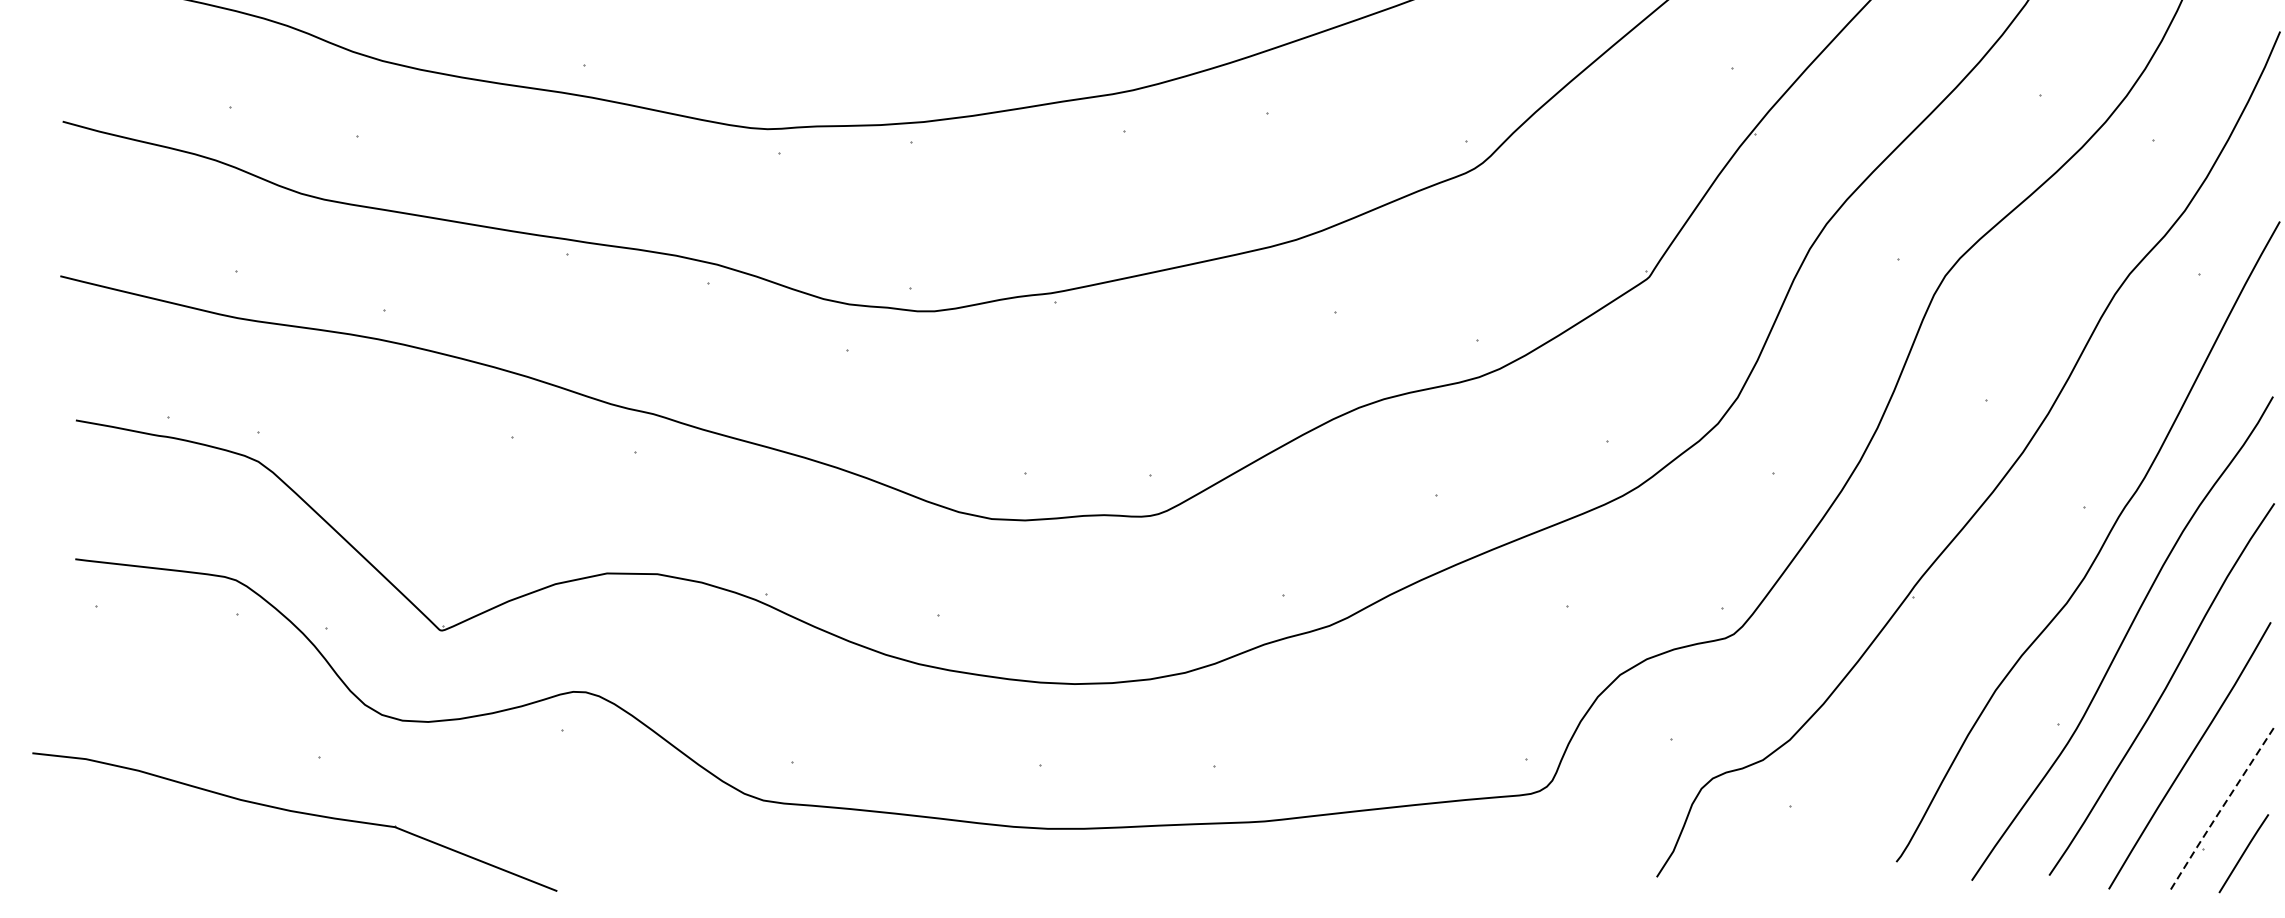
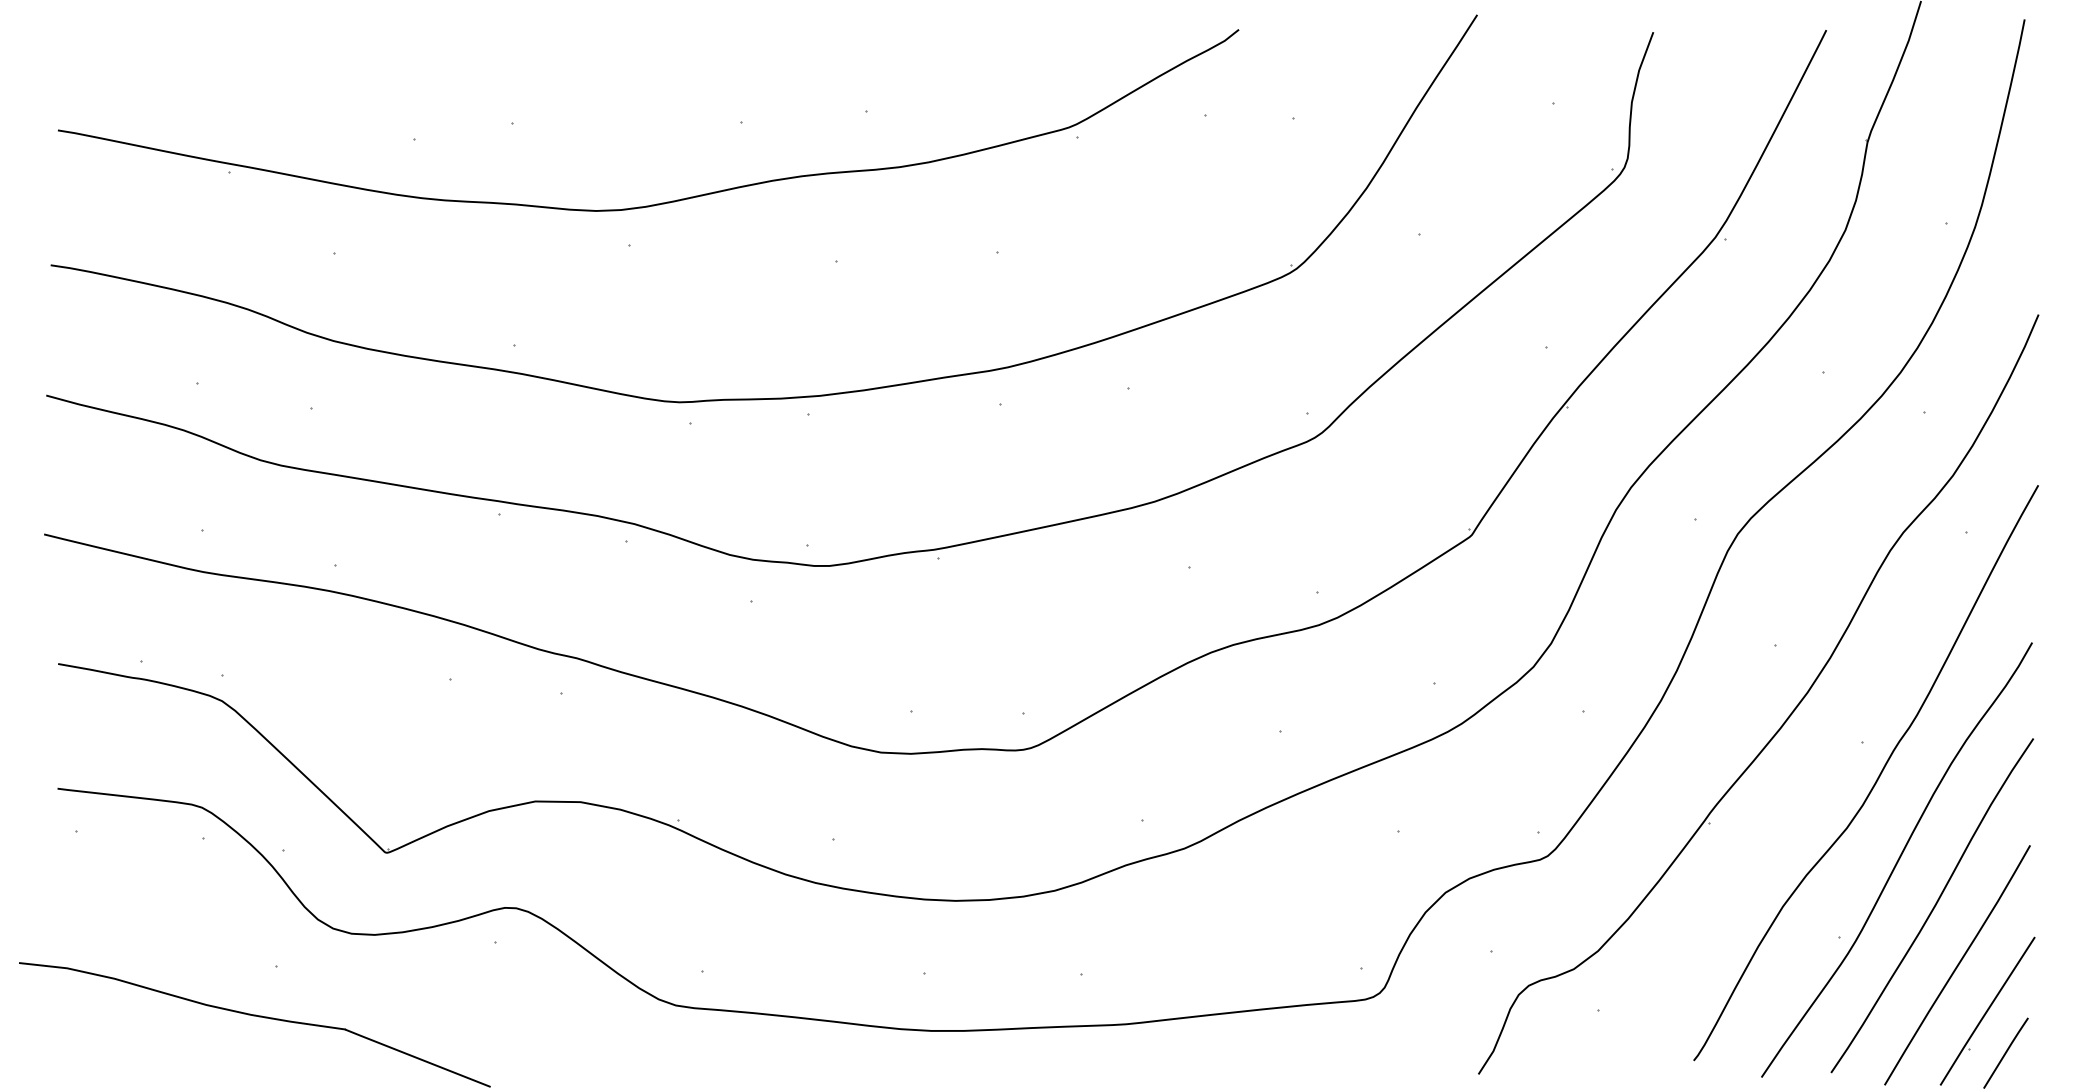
line: (2222, 808) -> (1986, 1012), dashed -> solid

